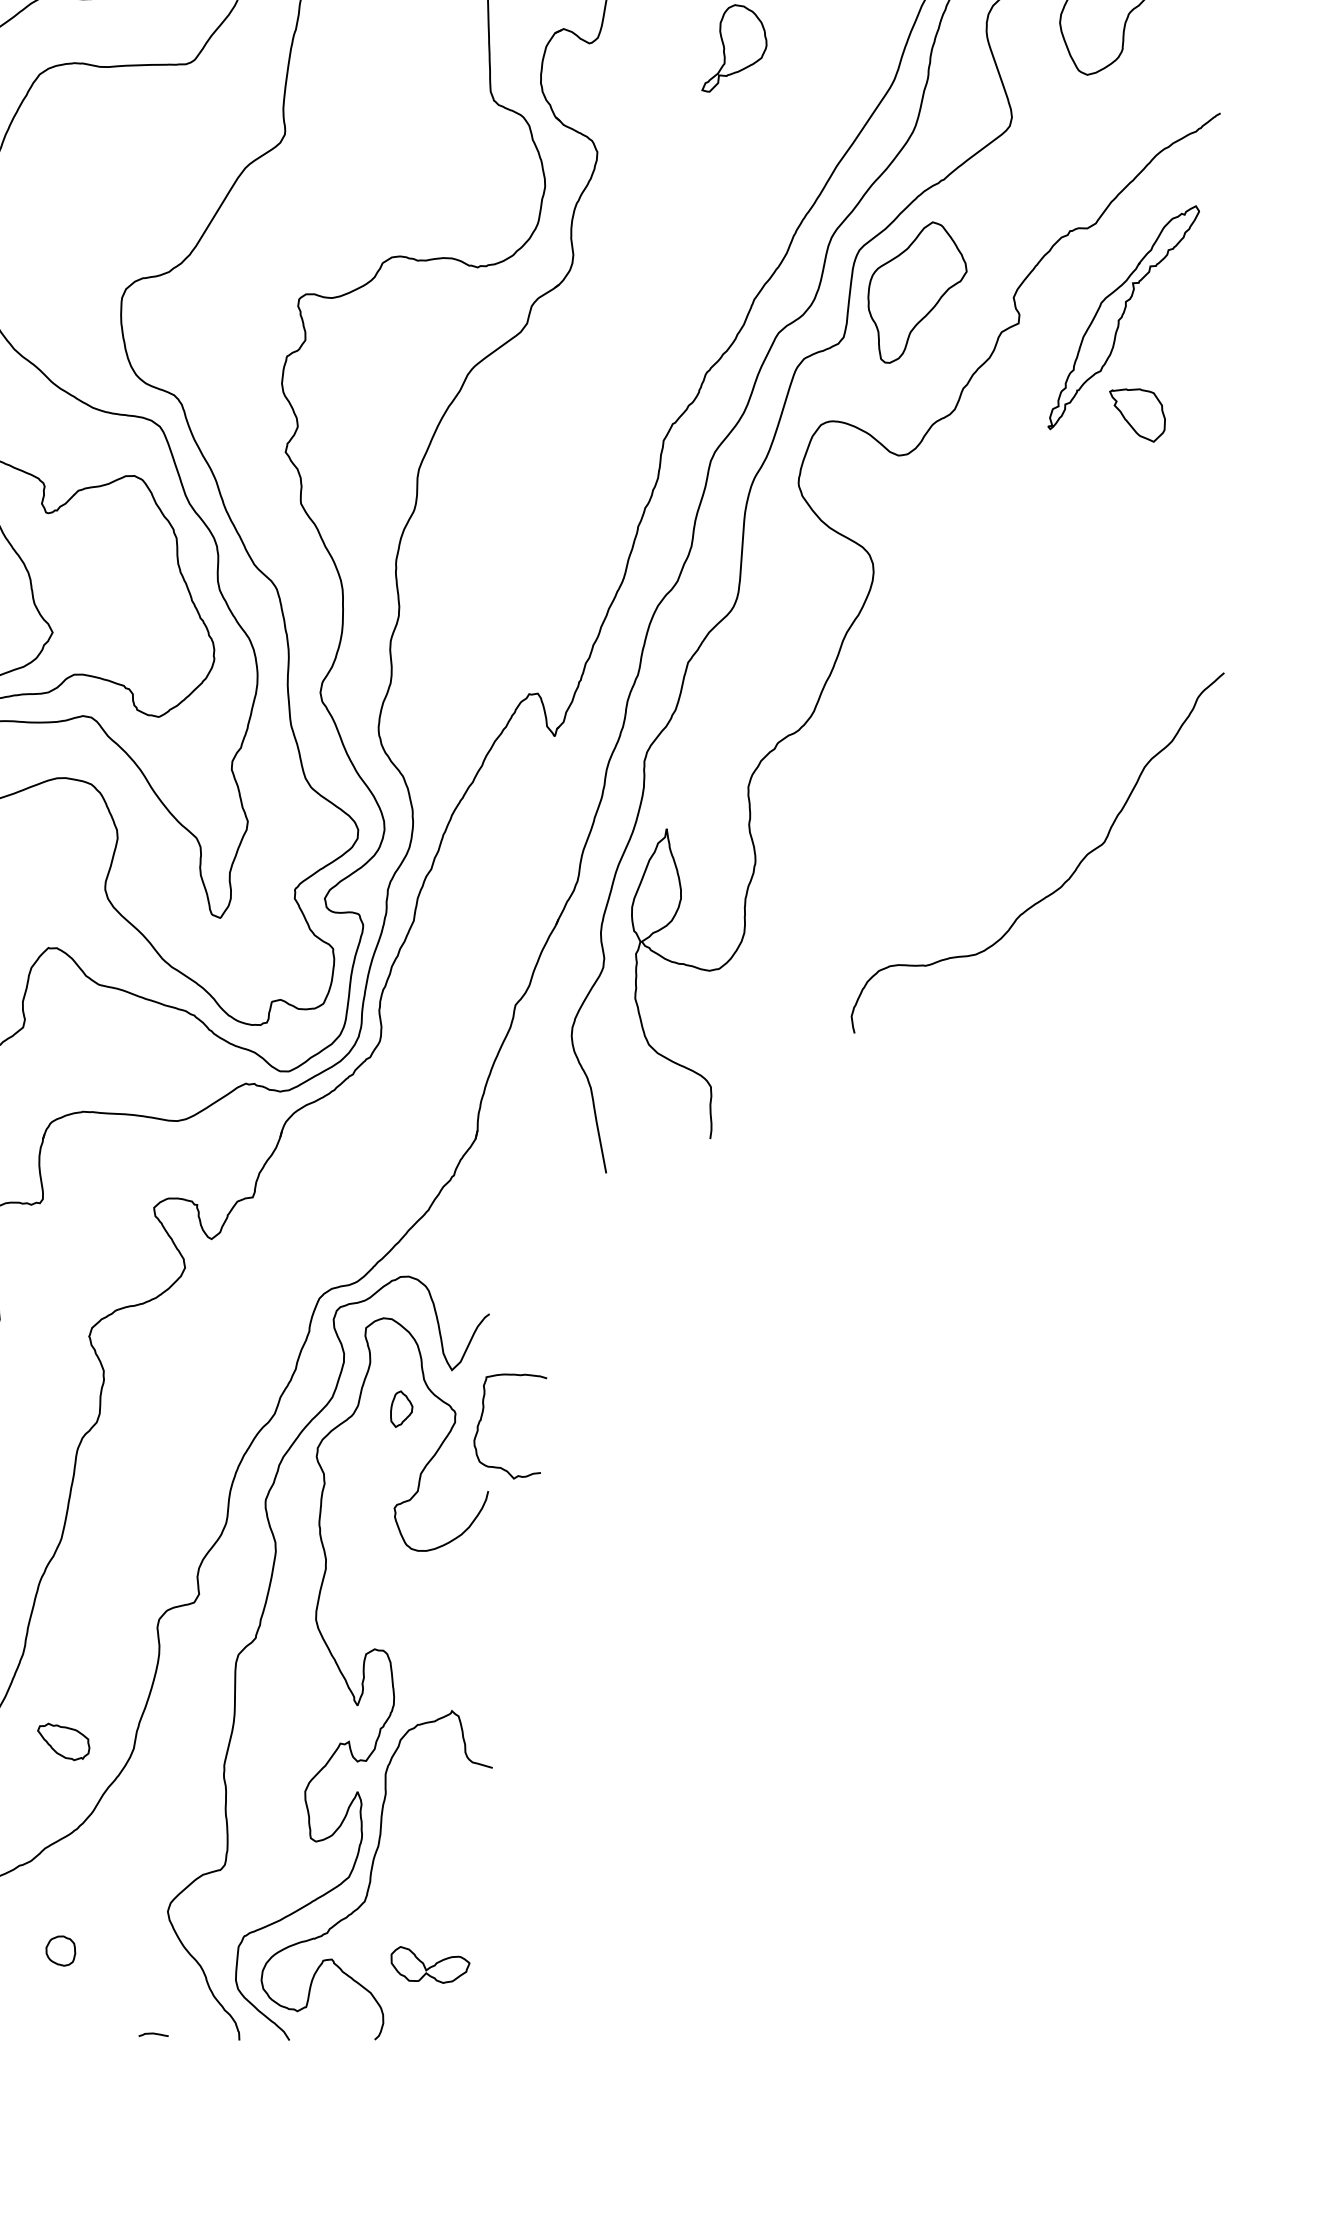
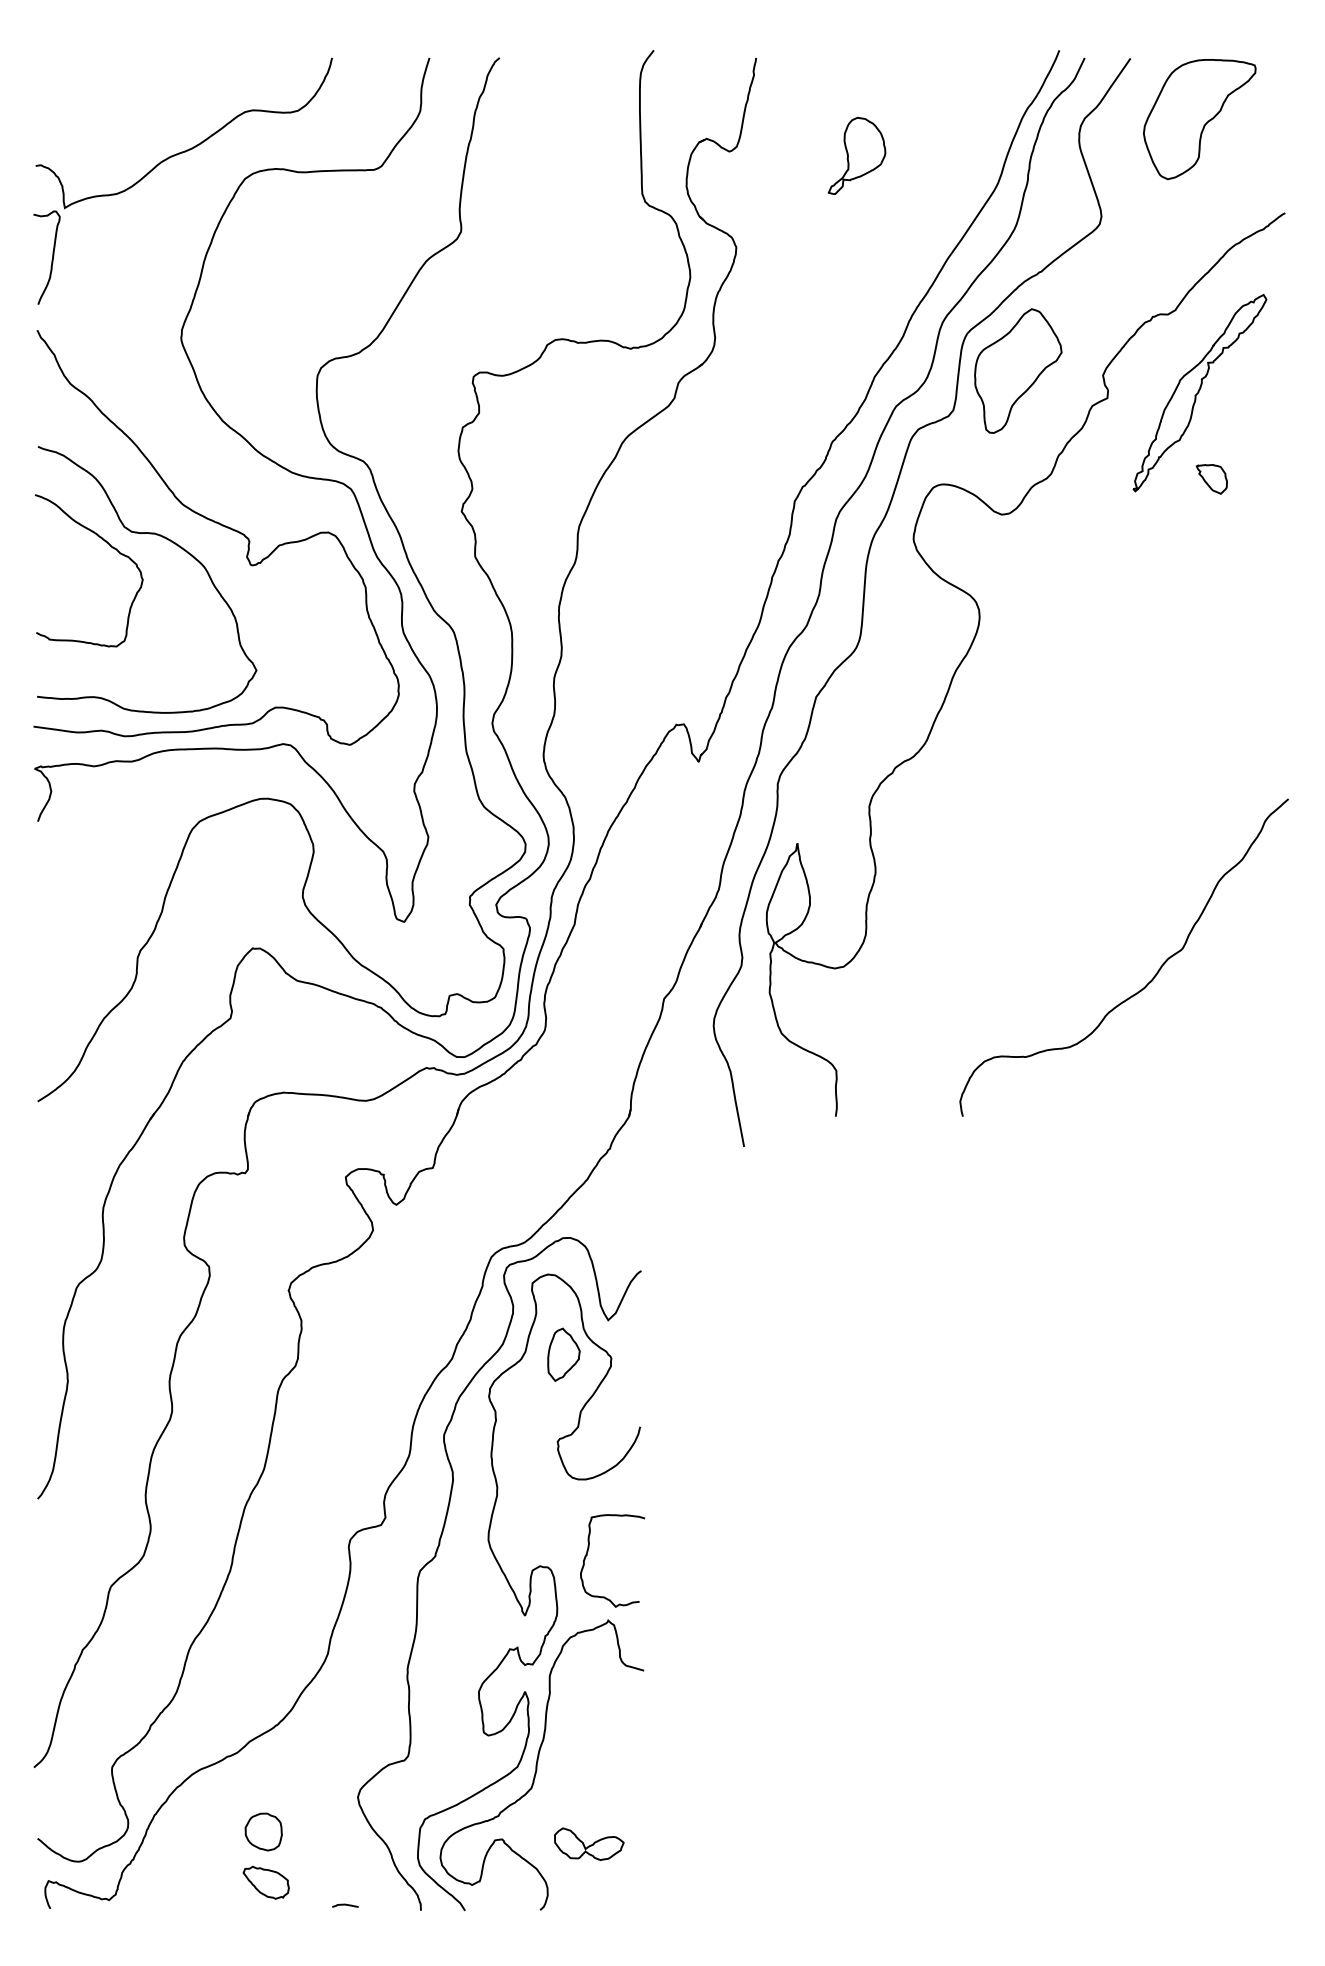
part: (1136, 415) -> (1211, 479), size x0.62
curve: (1065, 881) -> (1148, 982), moved
part: (401, 1409) -> (563, 1354), size x1.67
curve: (482, 1416) -> (588, 1552), moved
part: (62, 1741) -> (265, 1882), moved
part: (60, 1950) -> (263, 1831), size x1.43

